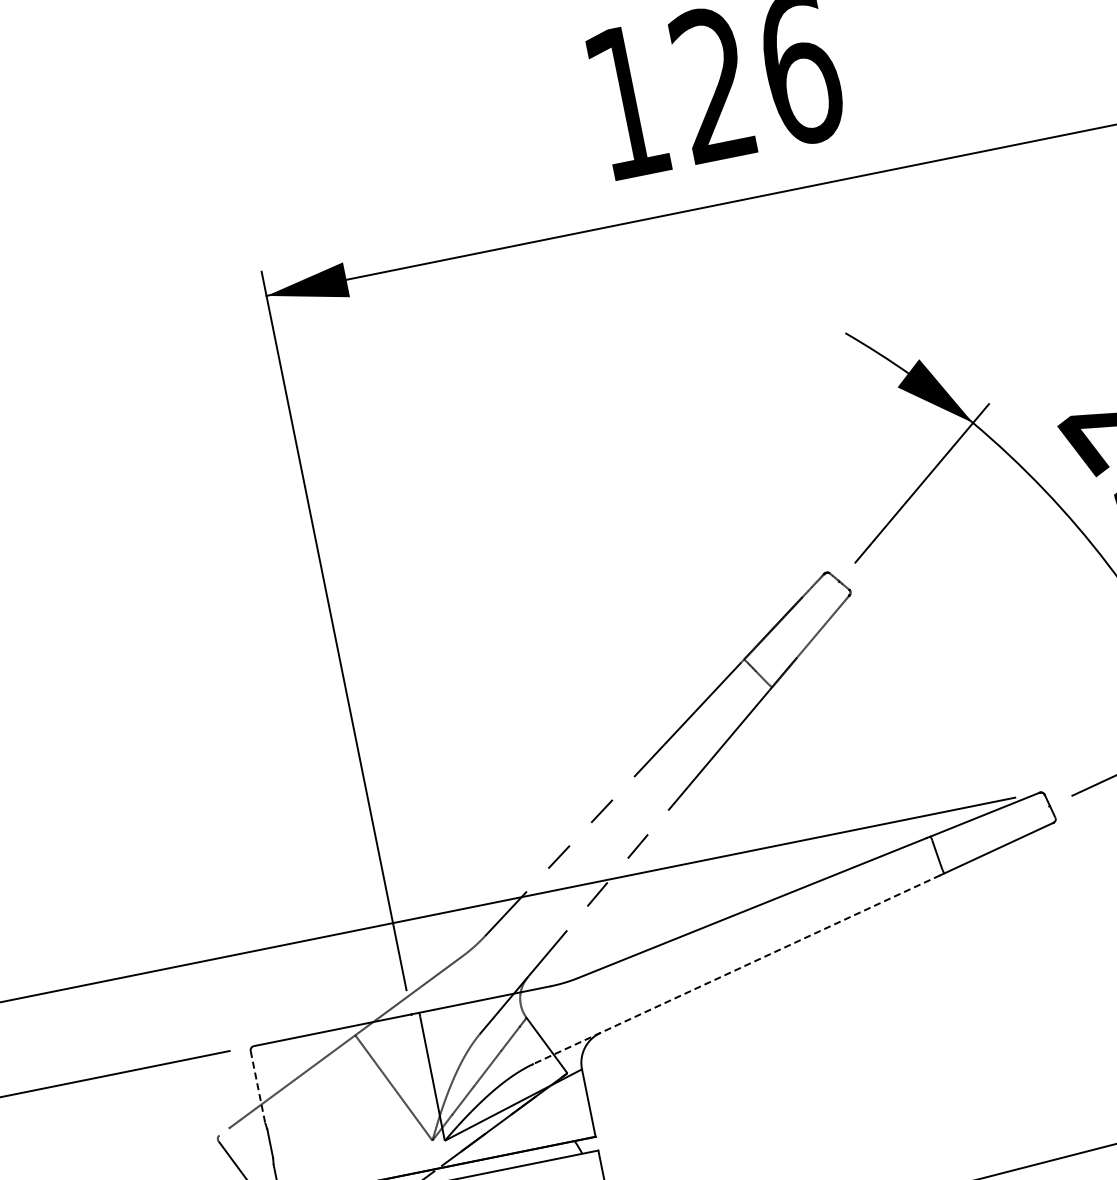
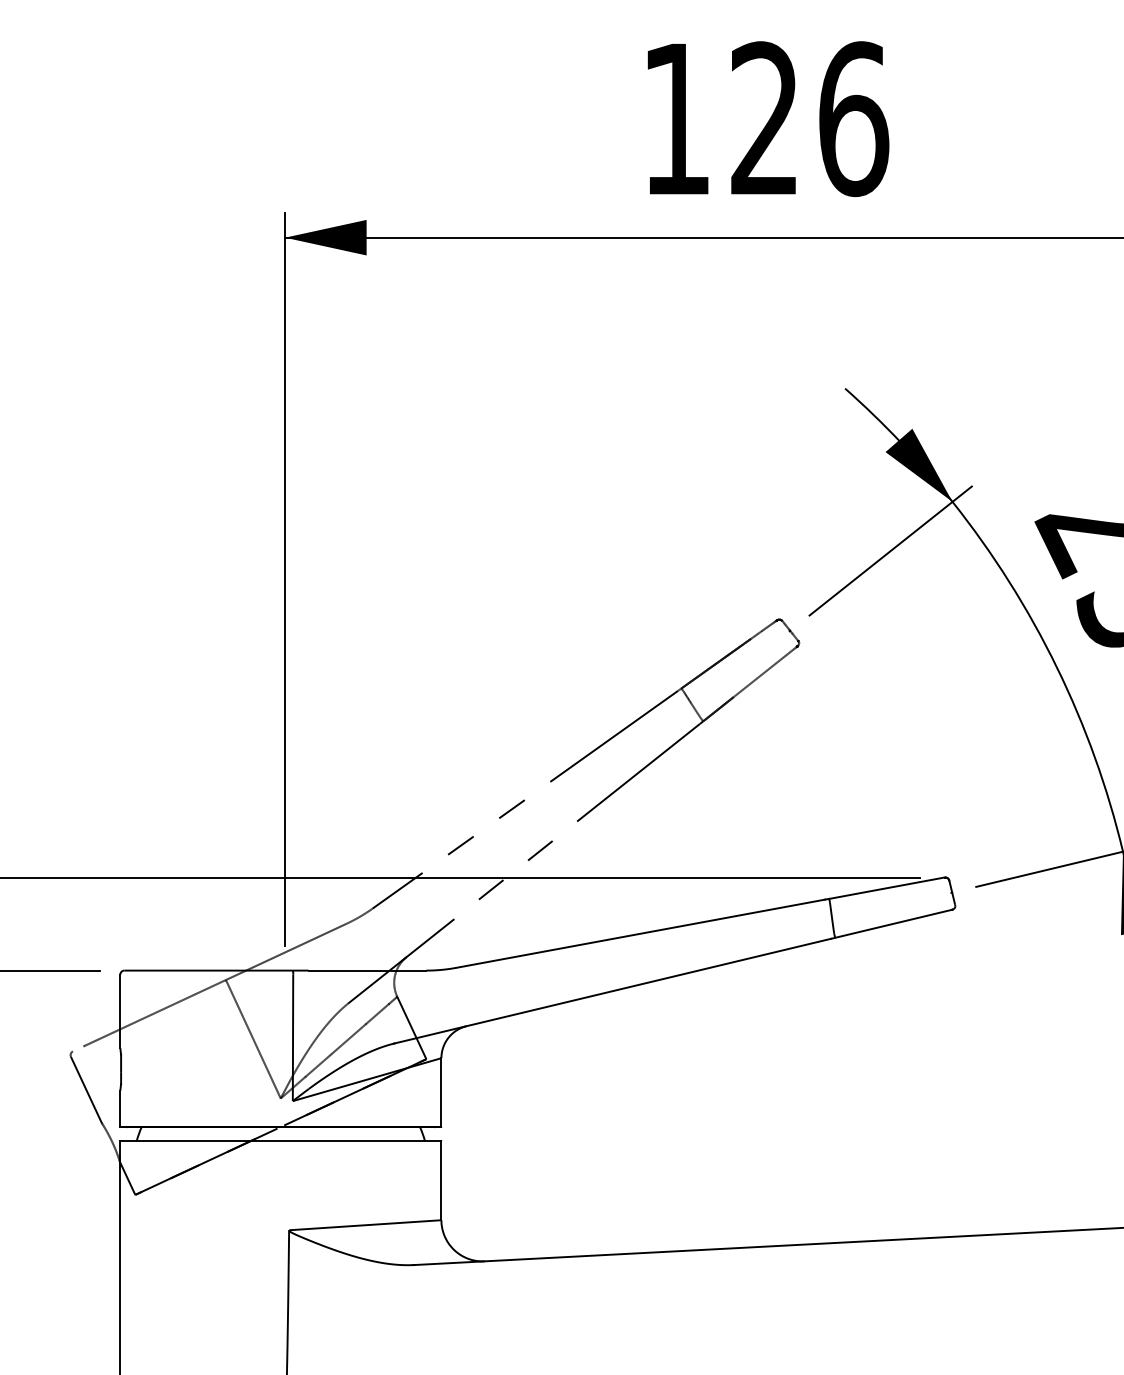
line: (736, 970) -> (612, 991), dashed -> solid
line: (258, 1086) -> (120, 1011), dashed -> solid

